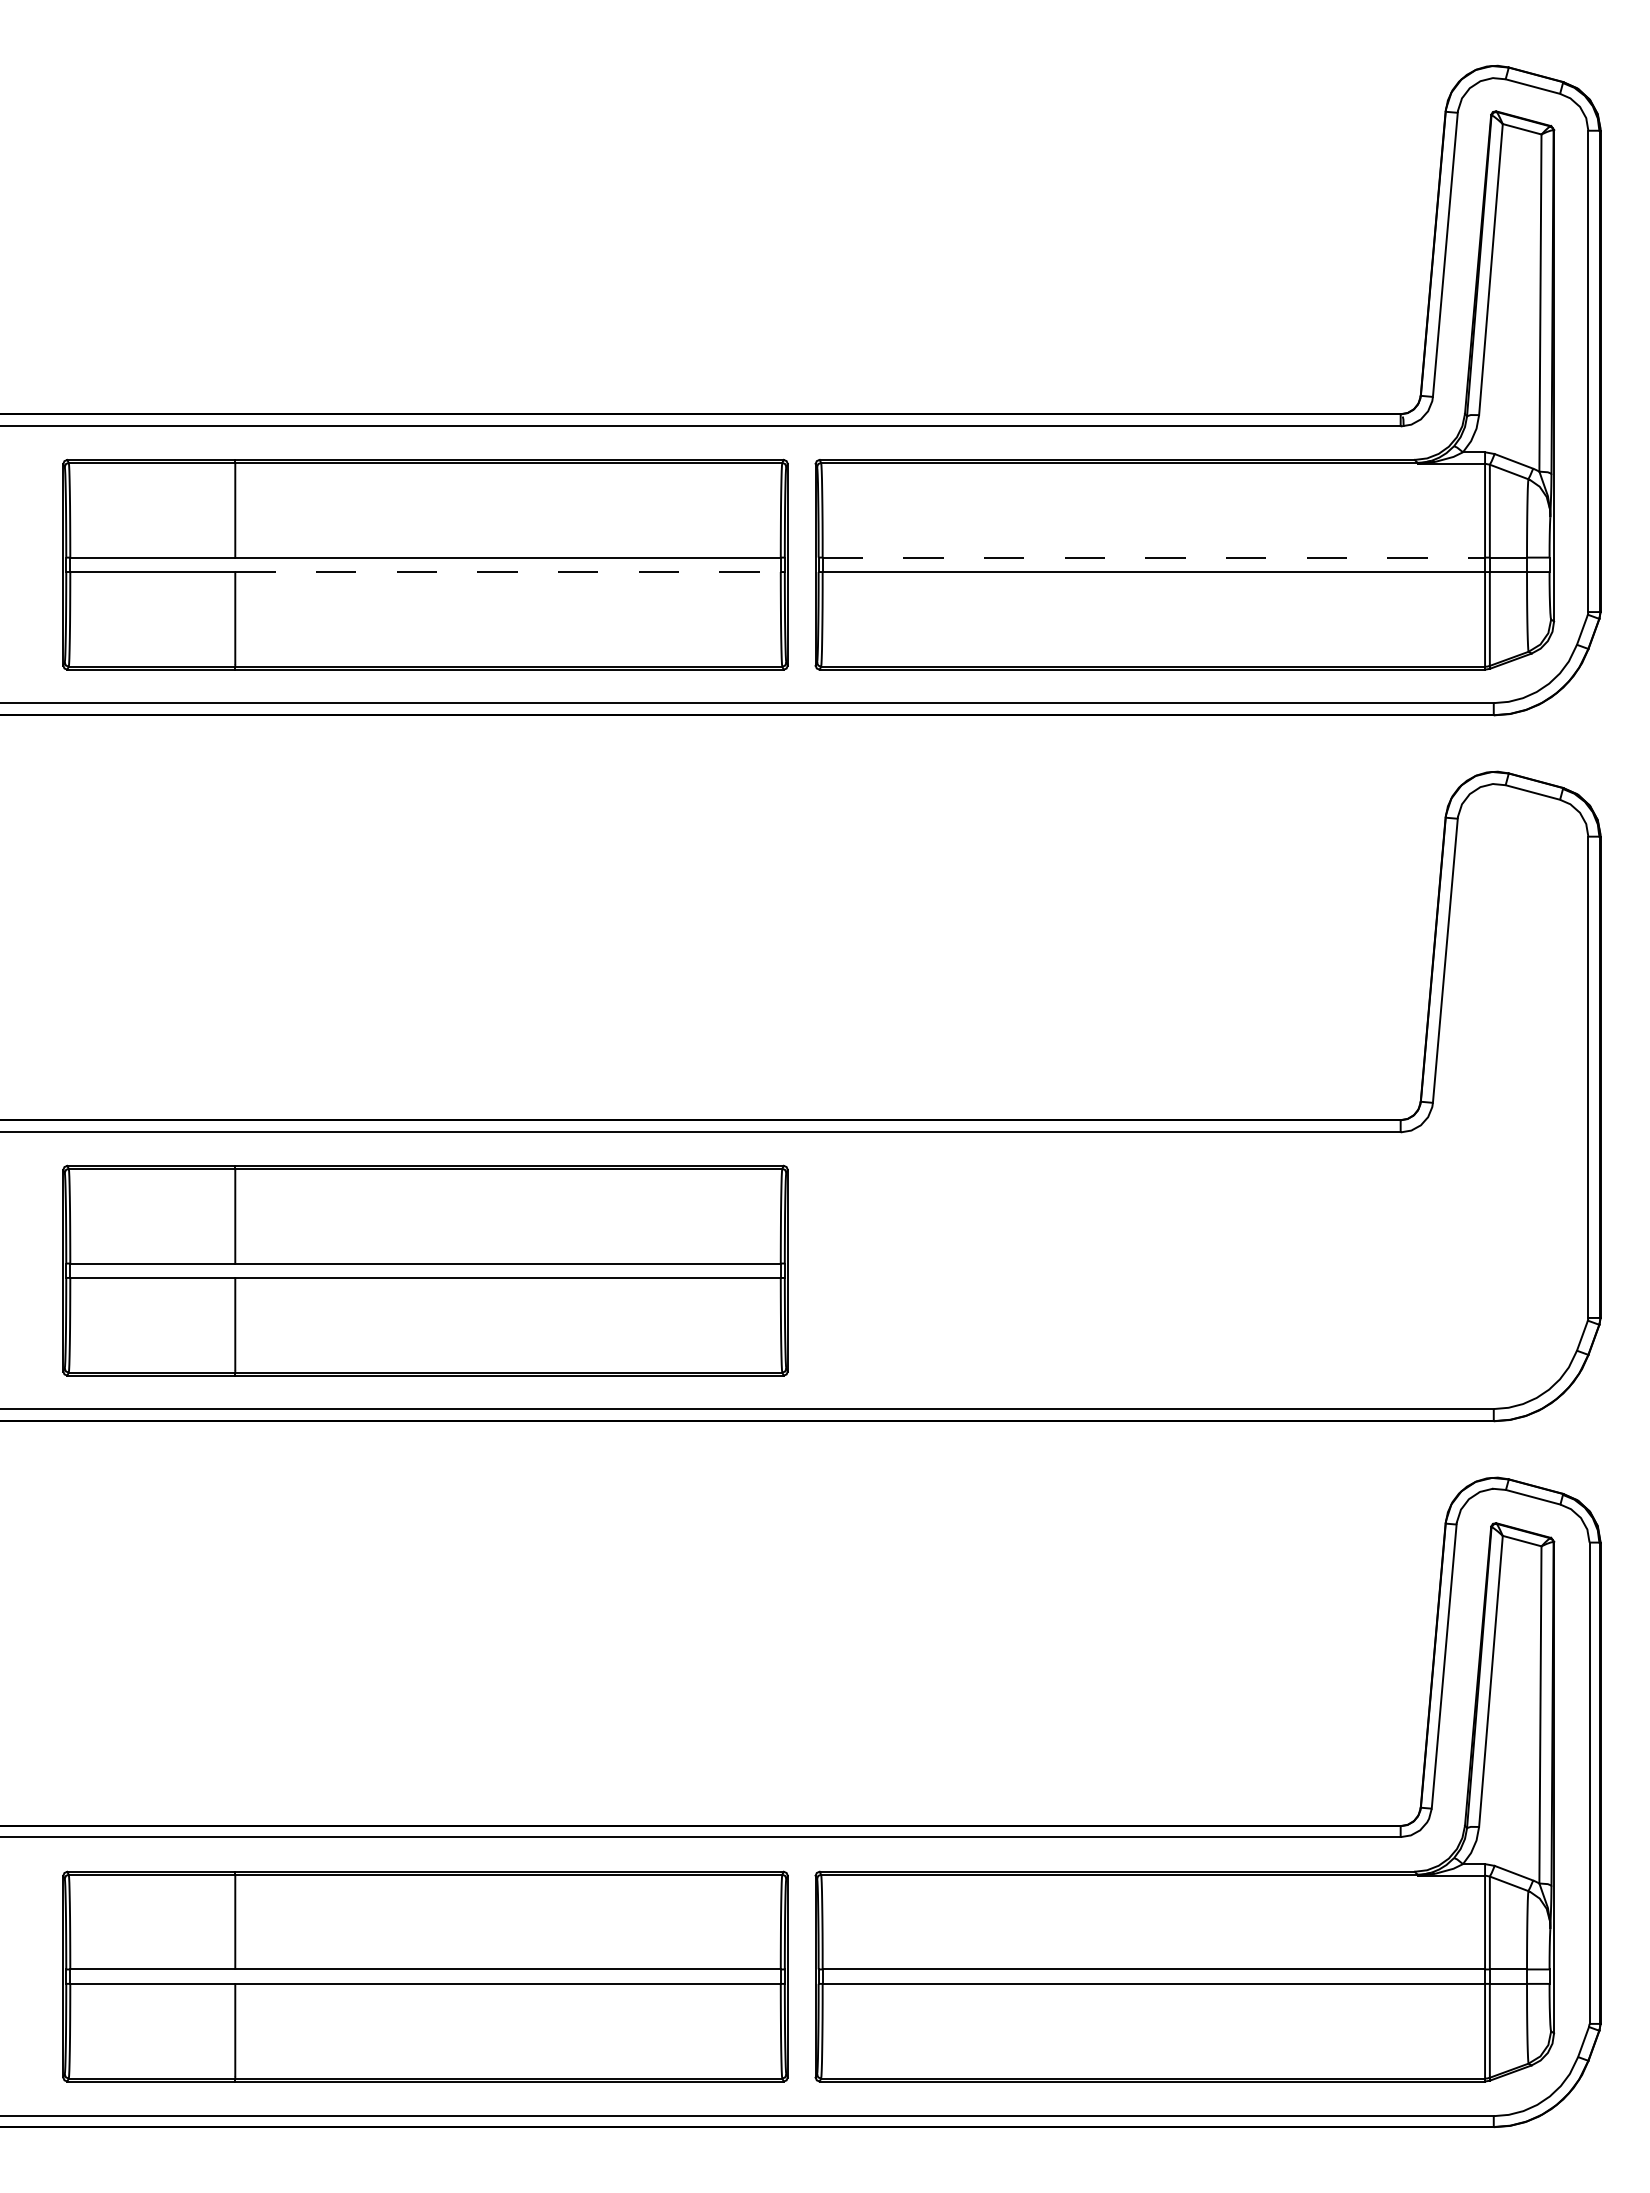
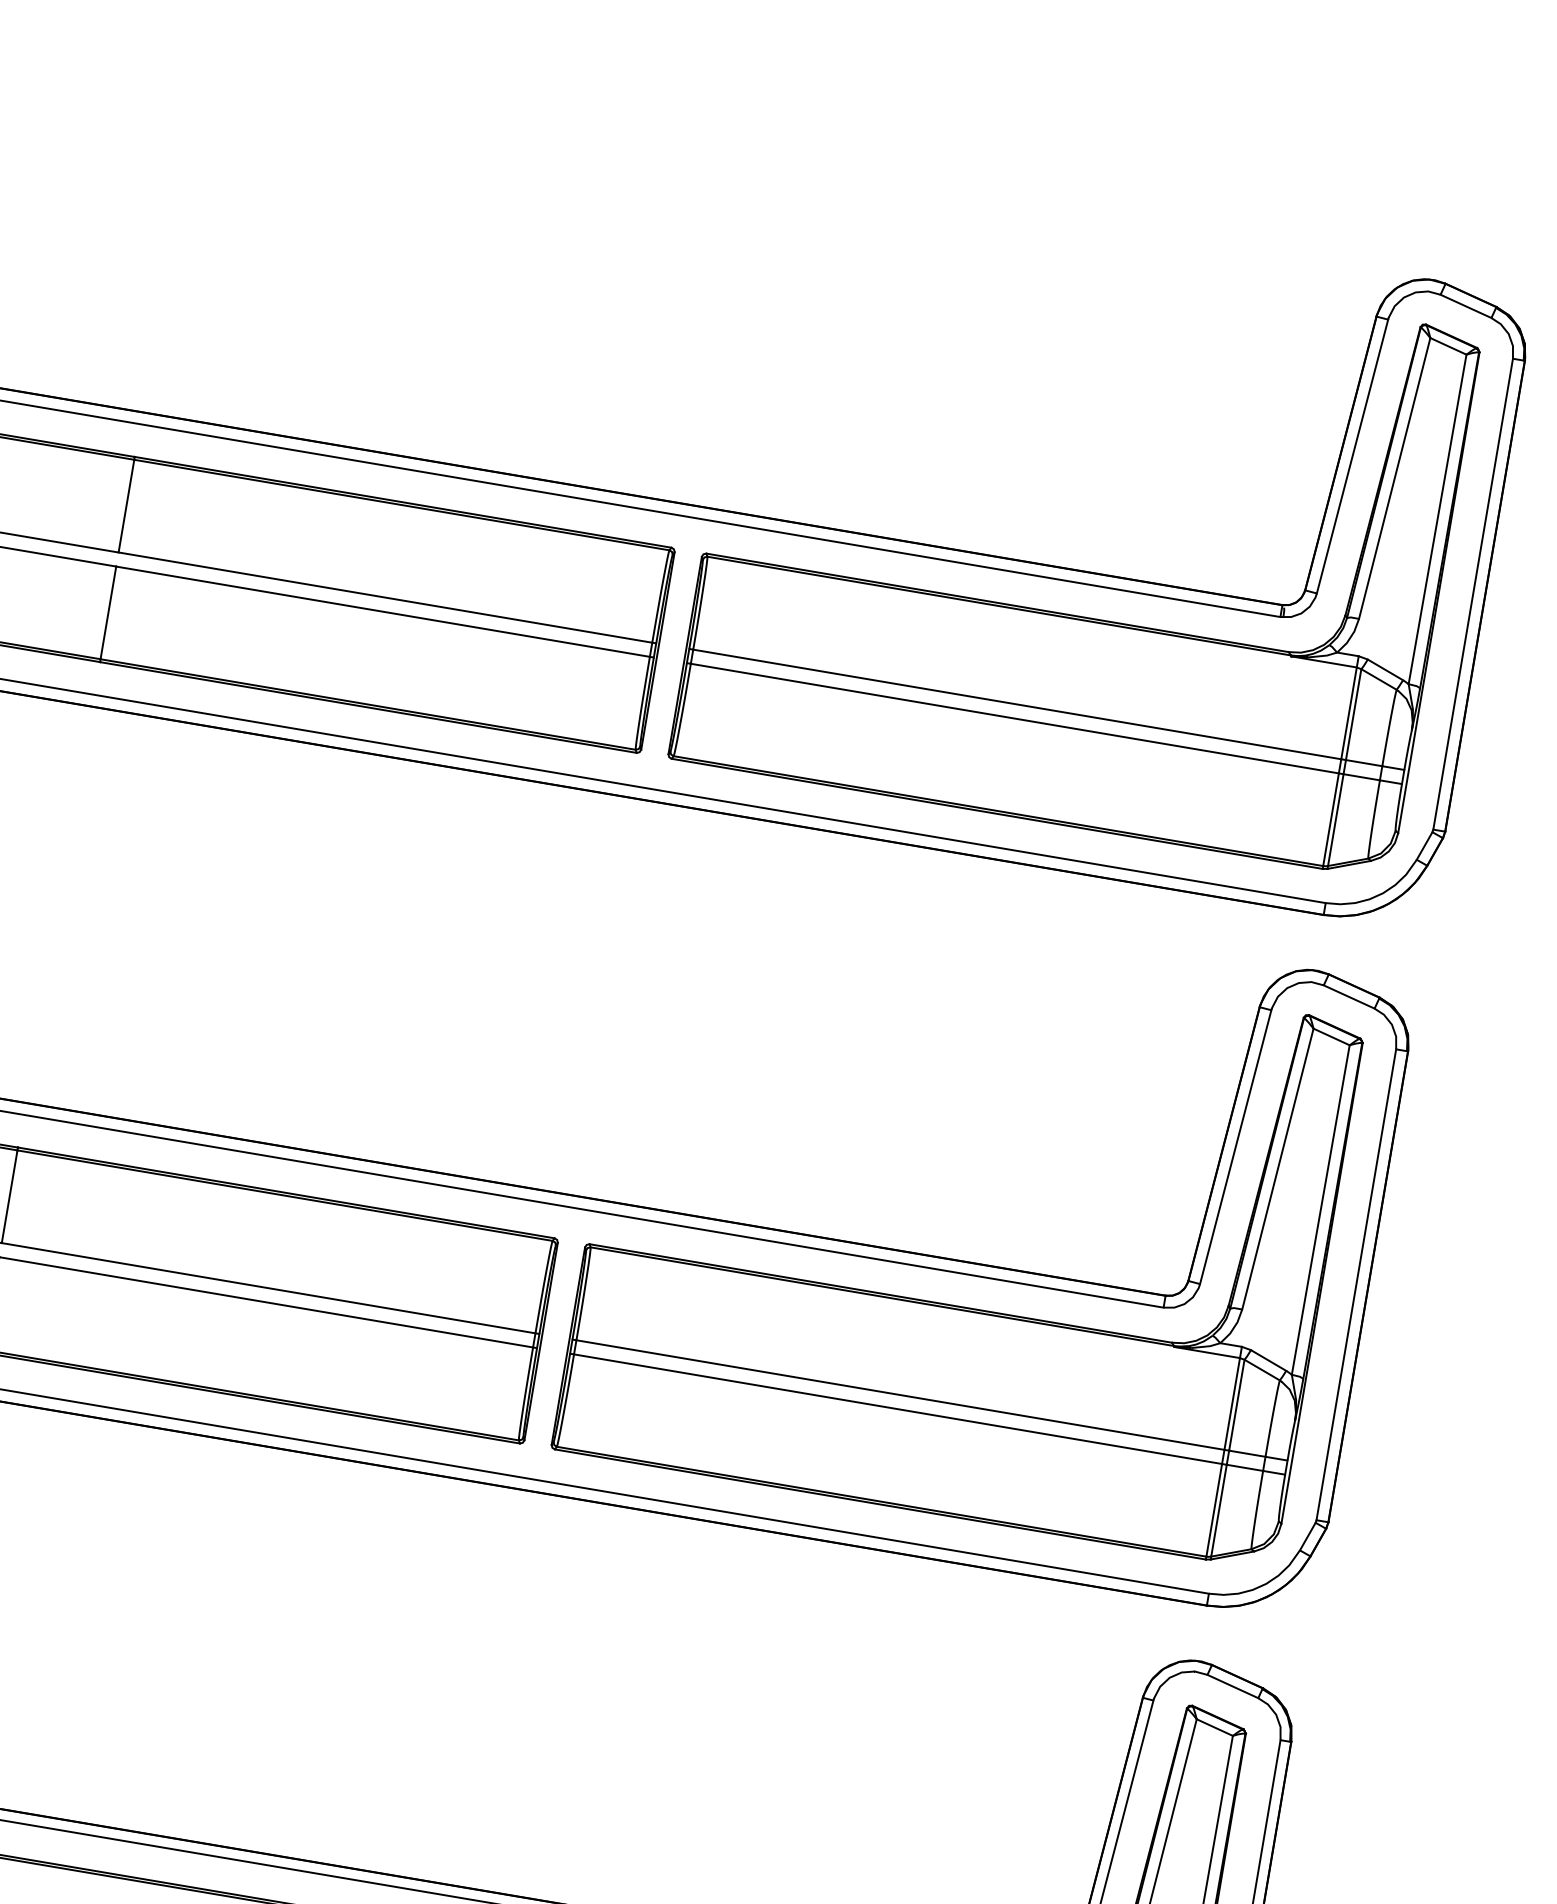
line: (1154, 557) -> (1017, 704), dashed -> solid
line: (508, 572) -> (383, 612), dashed -> solid
part: (1184, 1165) -> (946, 1304), added

